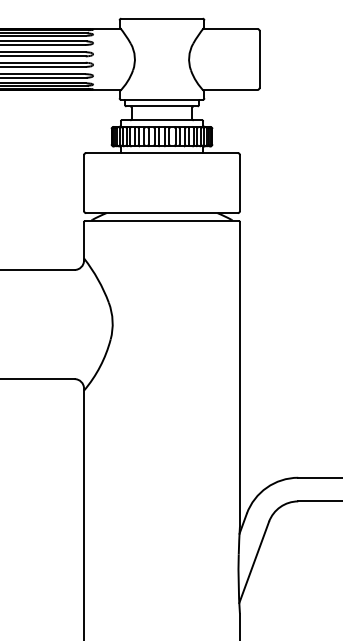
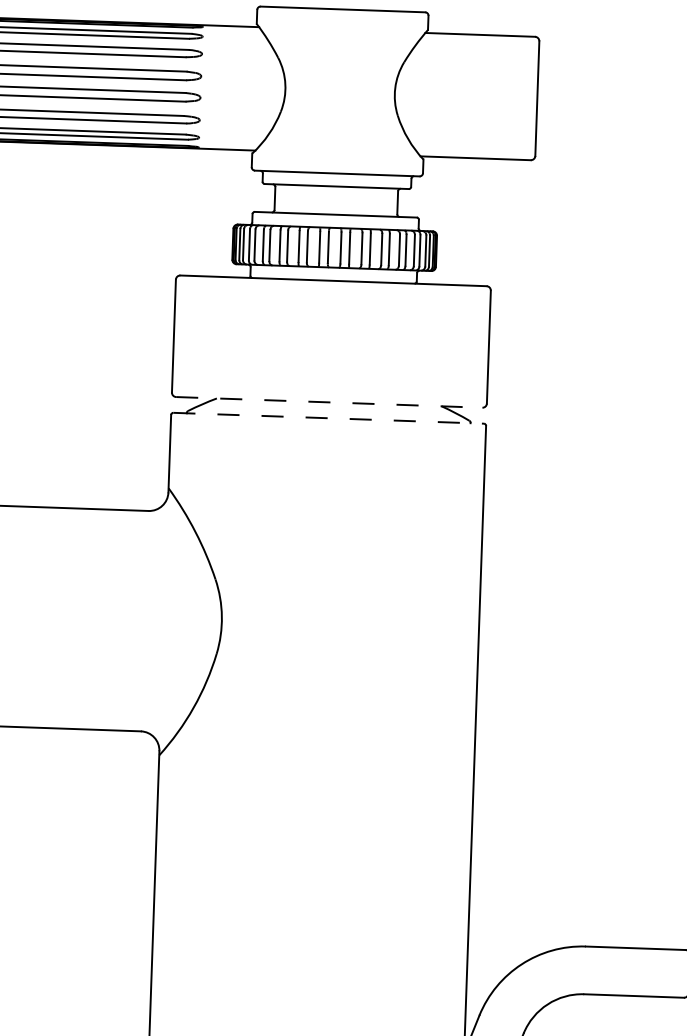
line: (162, 213) -> (330, 403), solid -> dashed
line: (162, 221) -> (329, 419), solid -> dashed

